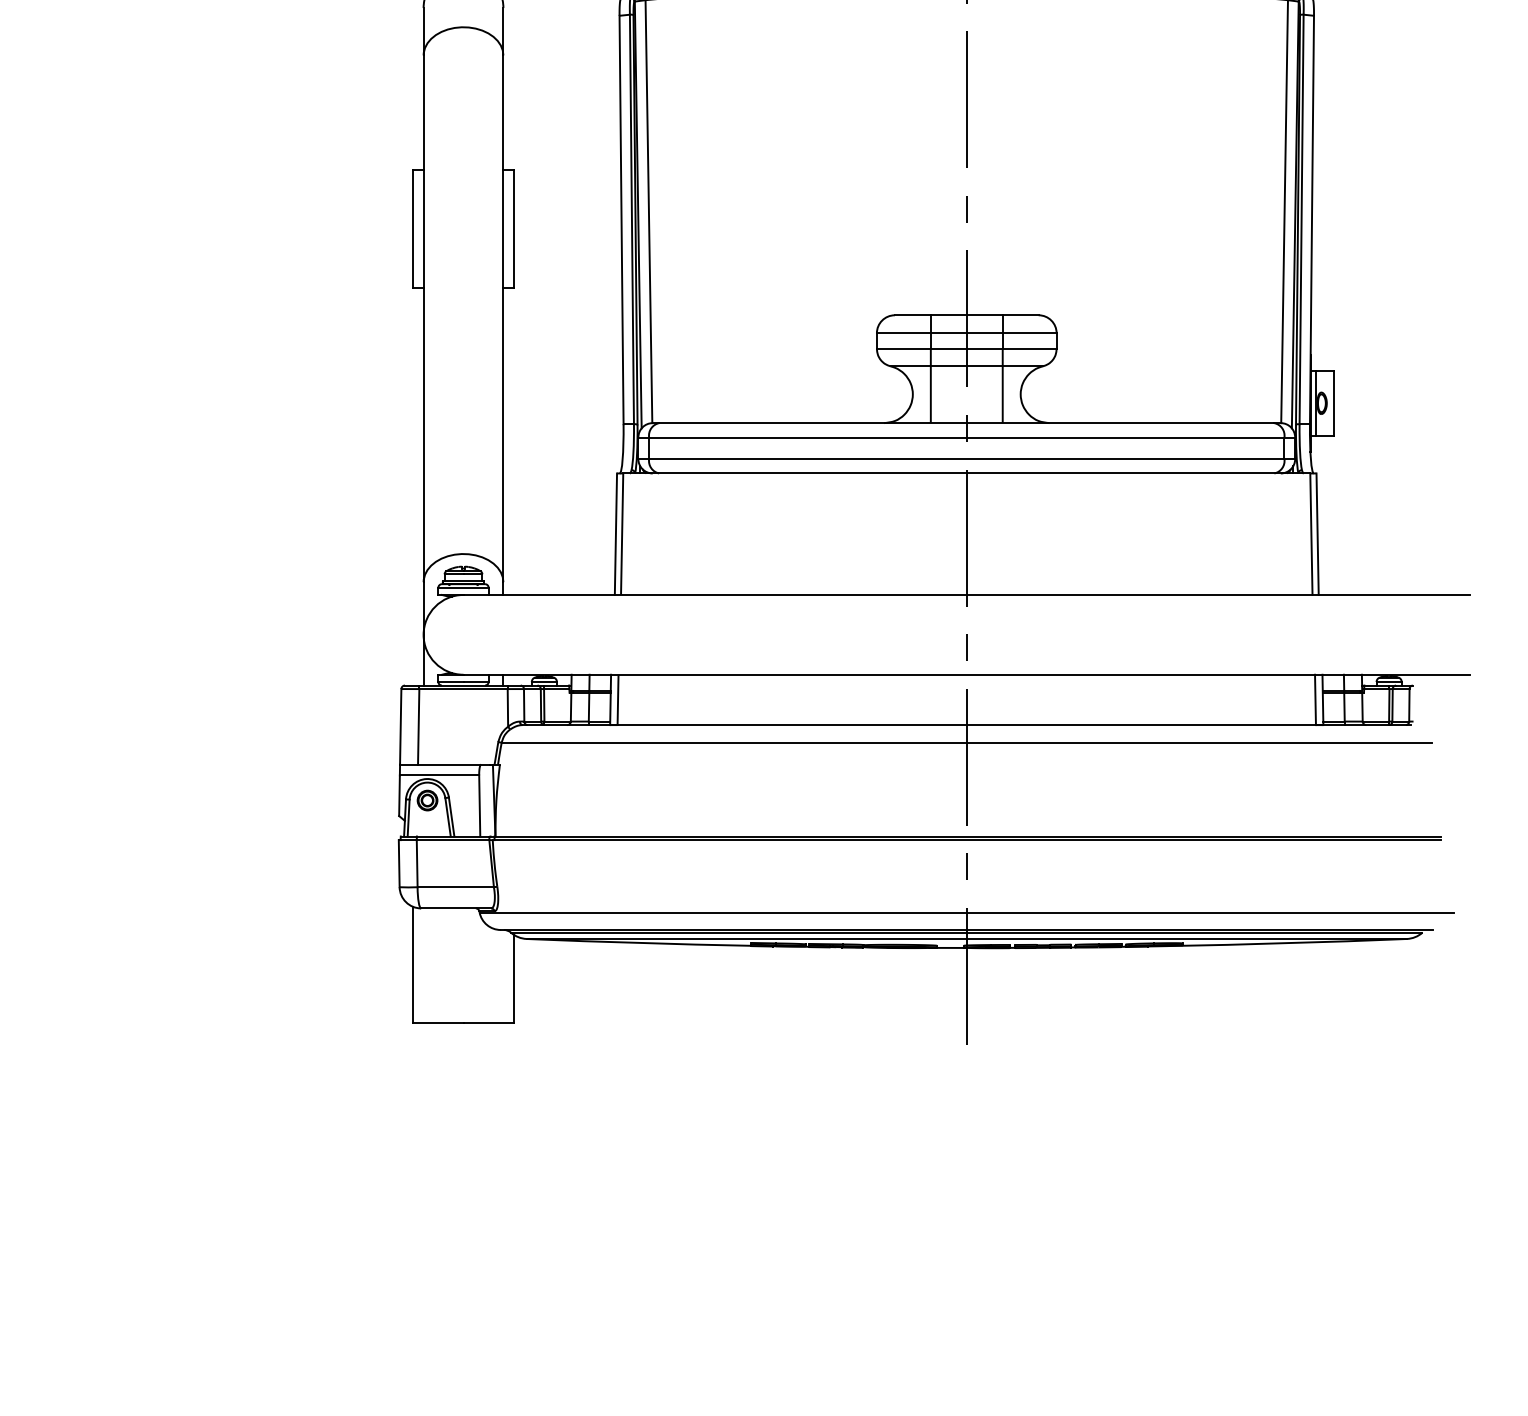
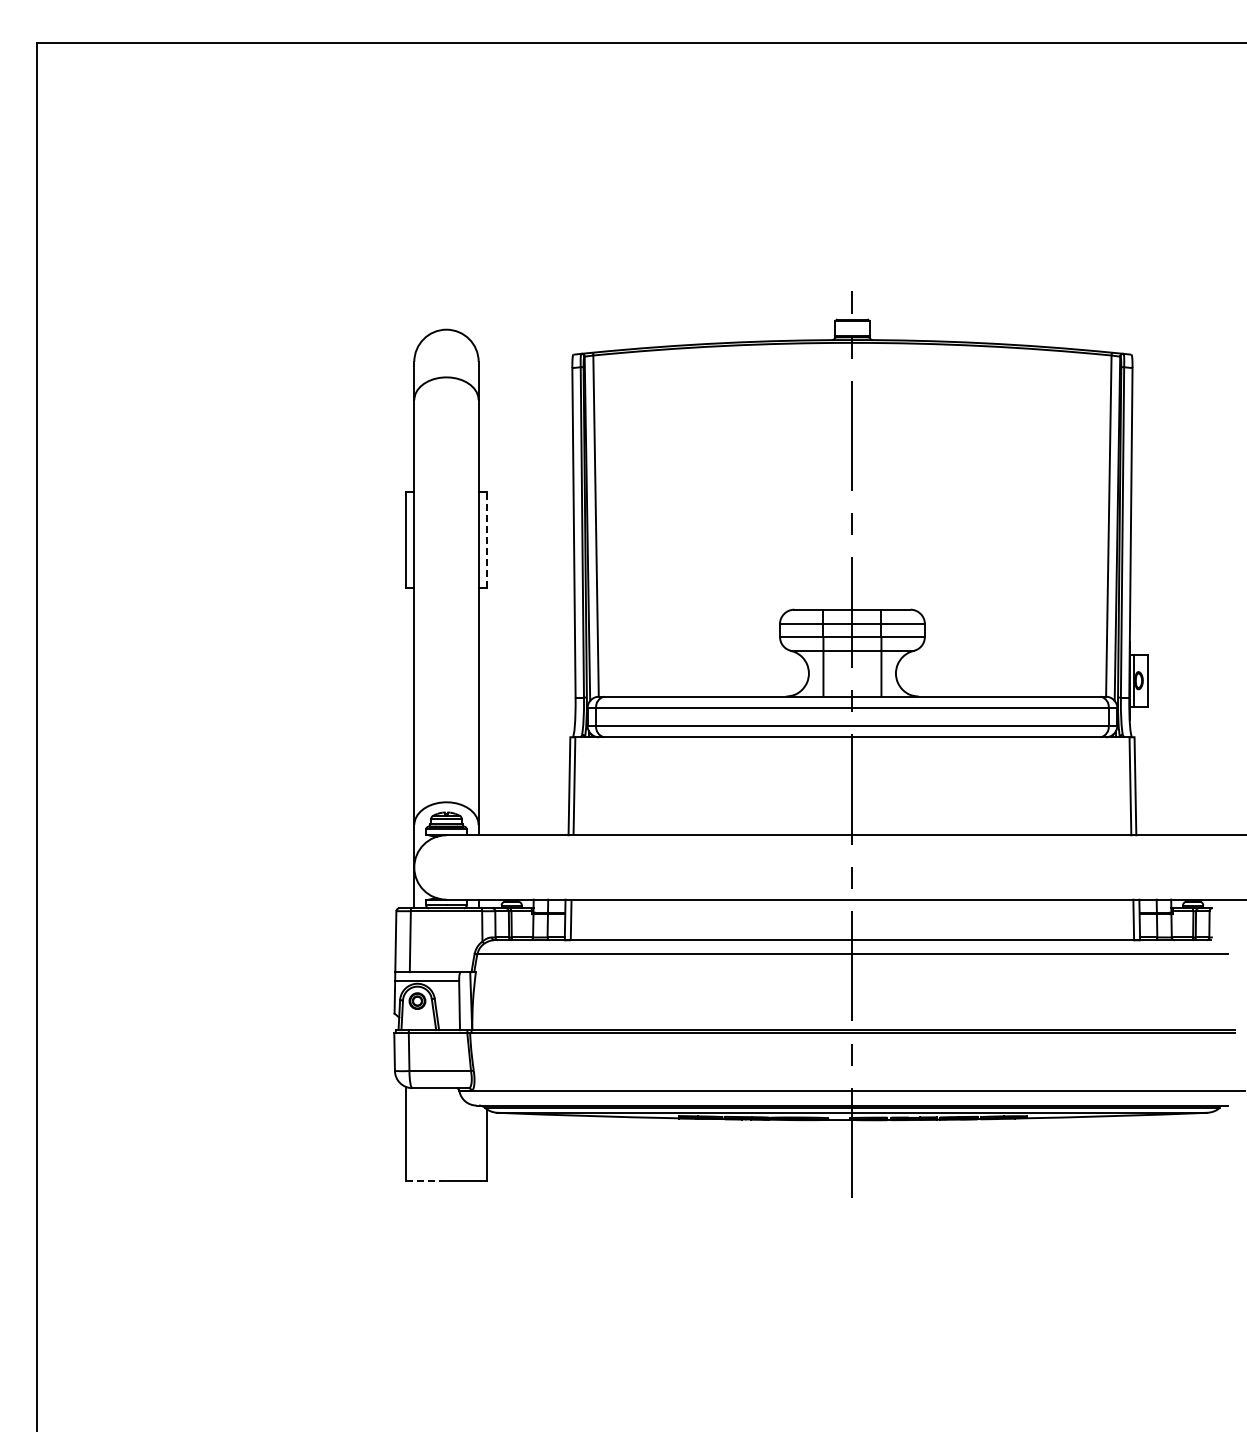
line: (514, 229) -> (487, 540), solid -> dashed
line: (438, 1022) -> (426, 1180), solid -> dashed

